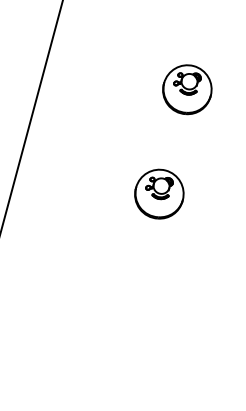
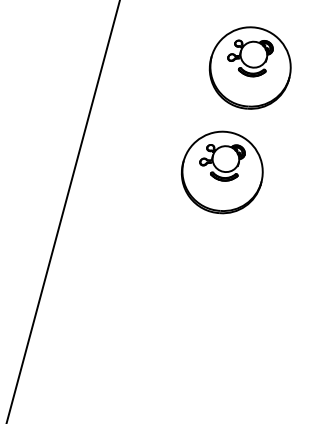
part: (186, 89) -> (249, 67), size x1.67
part: (158, 194) -> (221, 172), size x1.67

